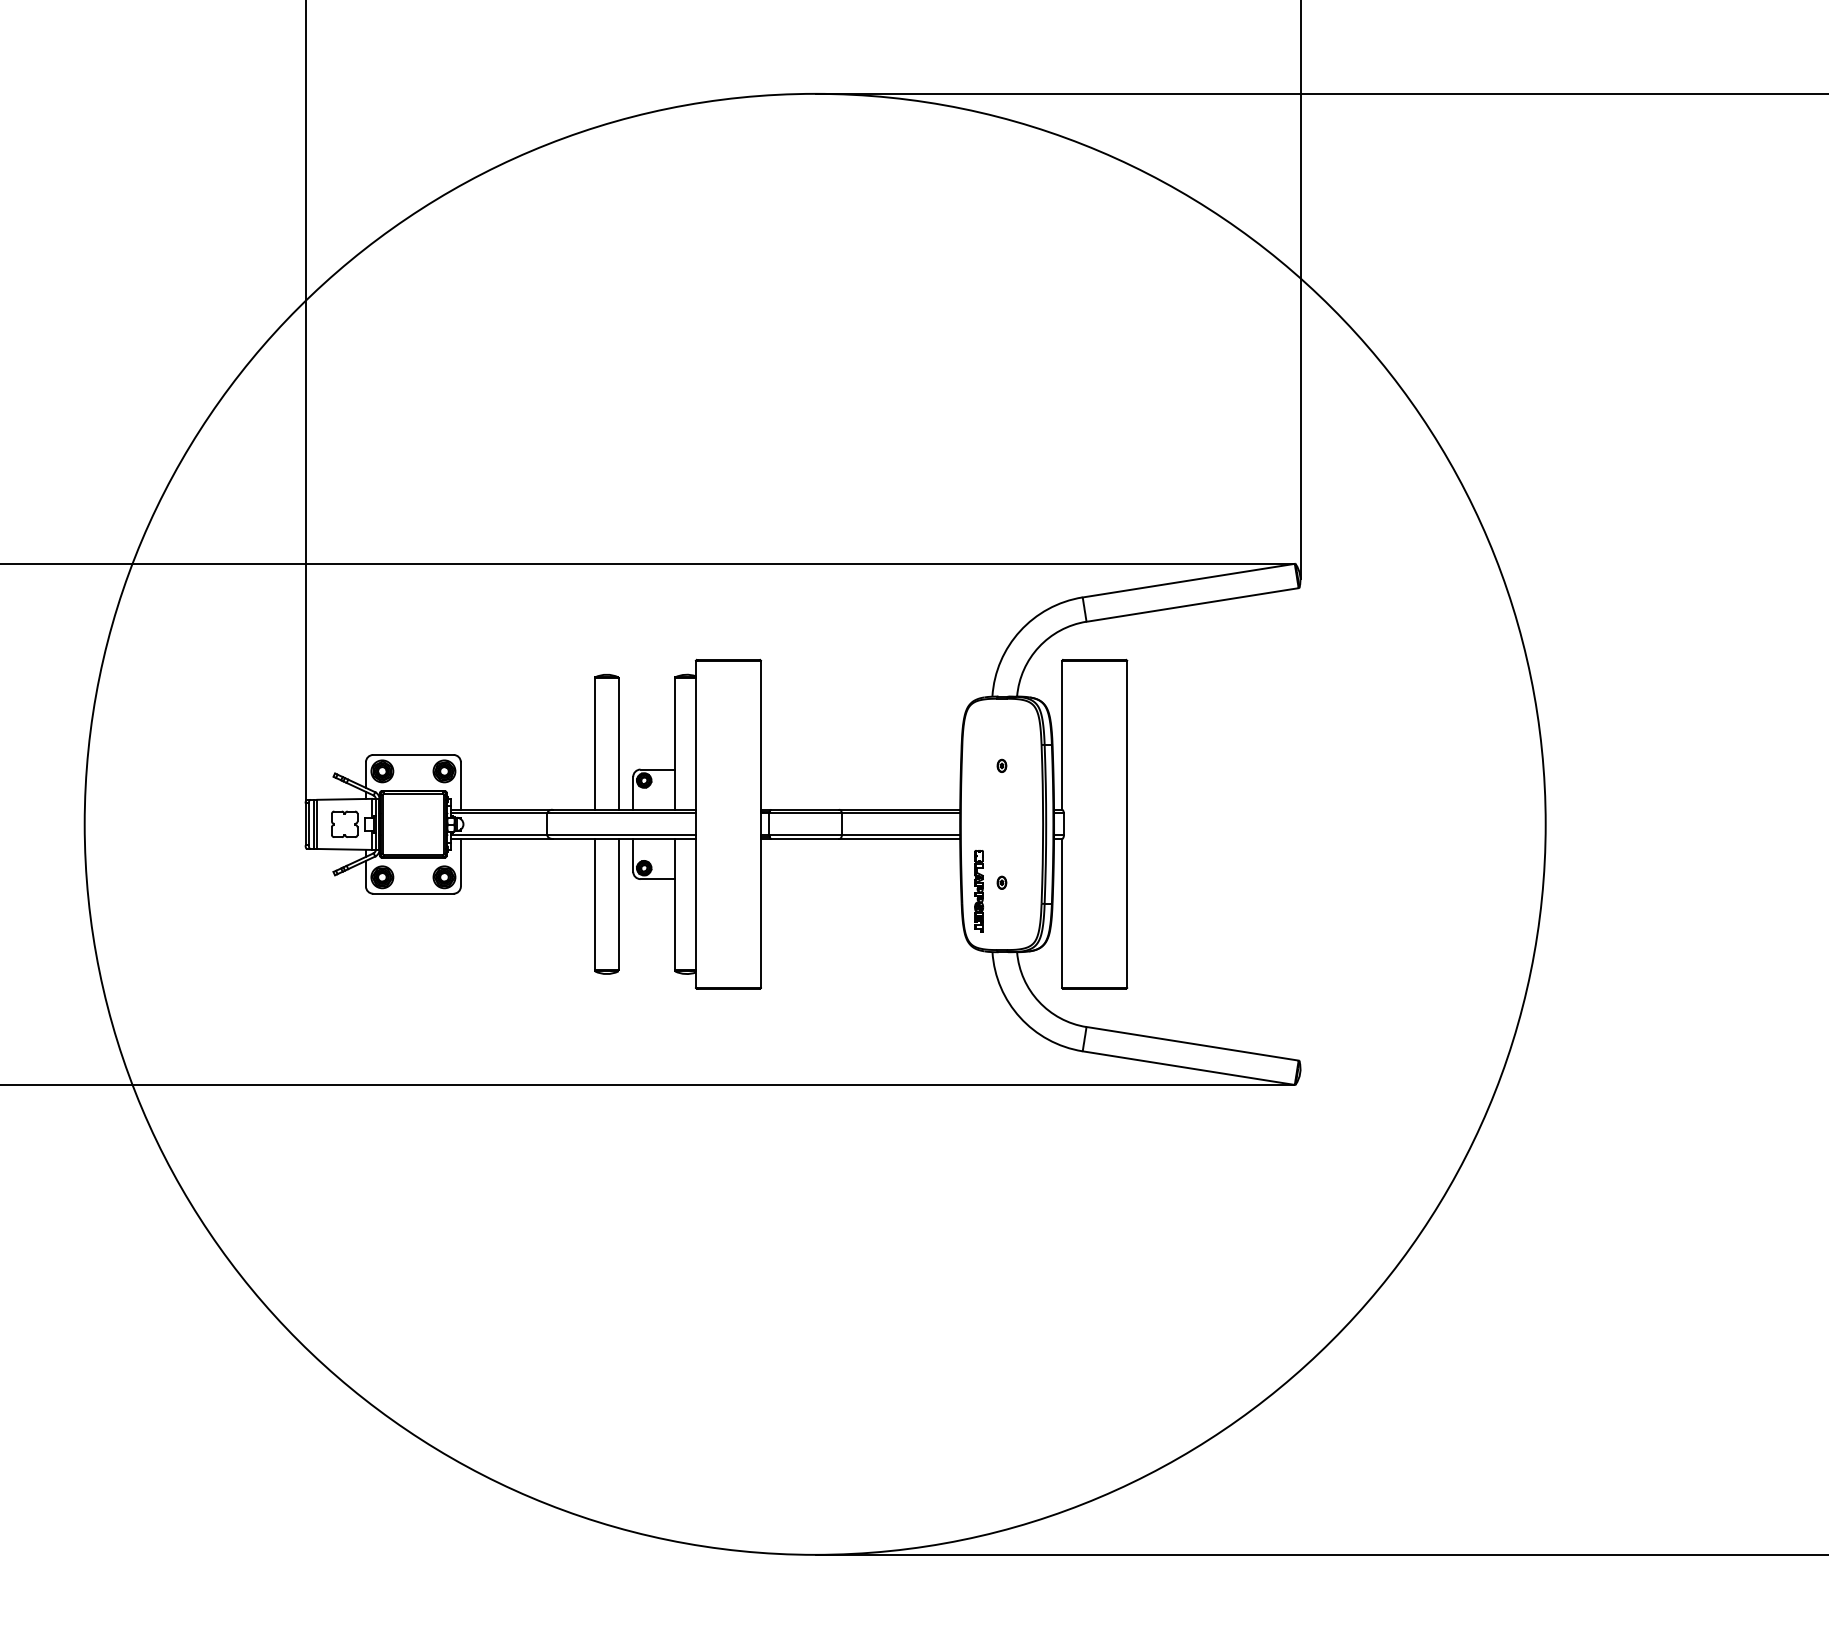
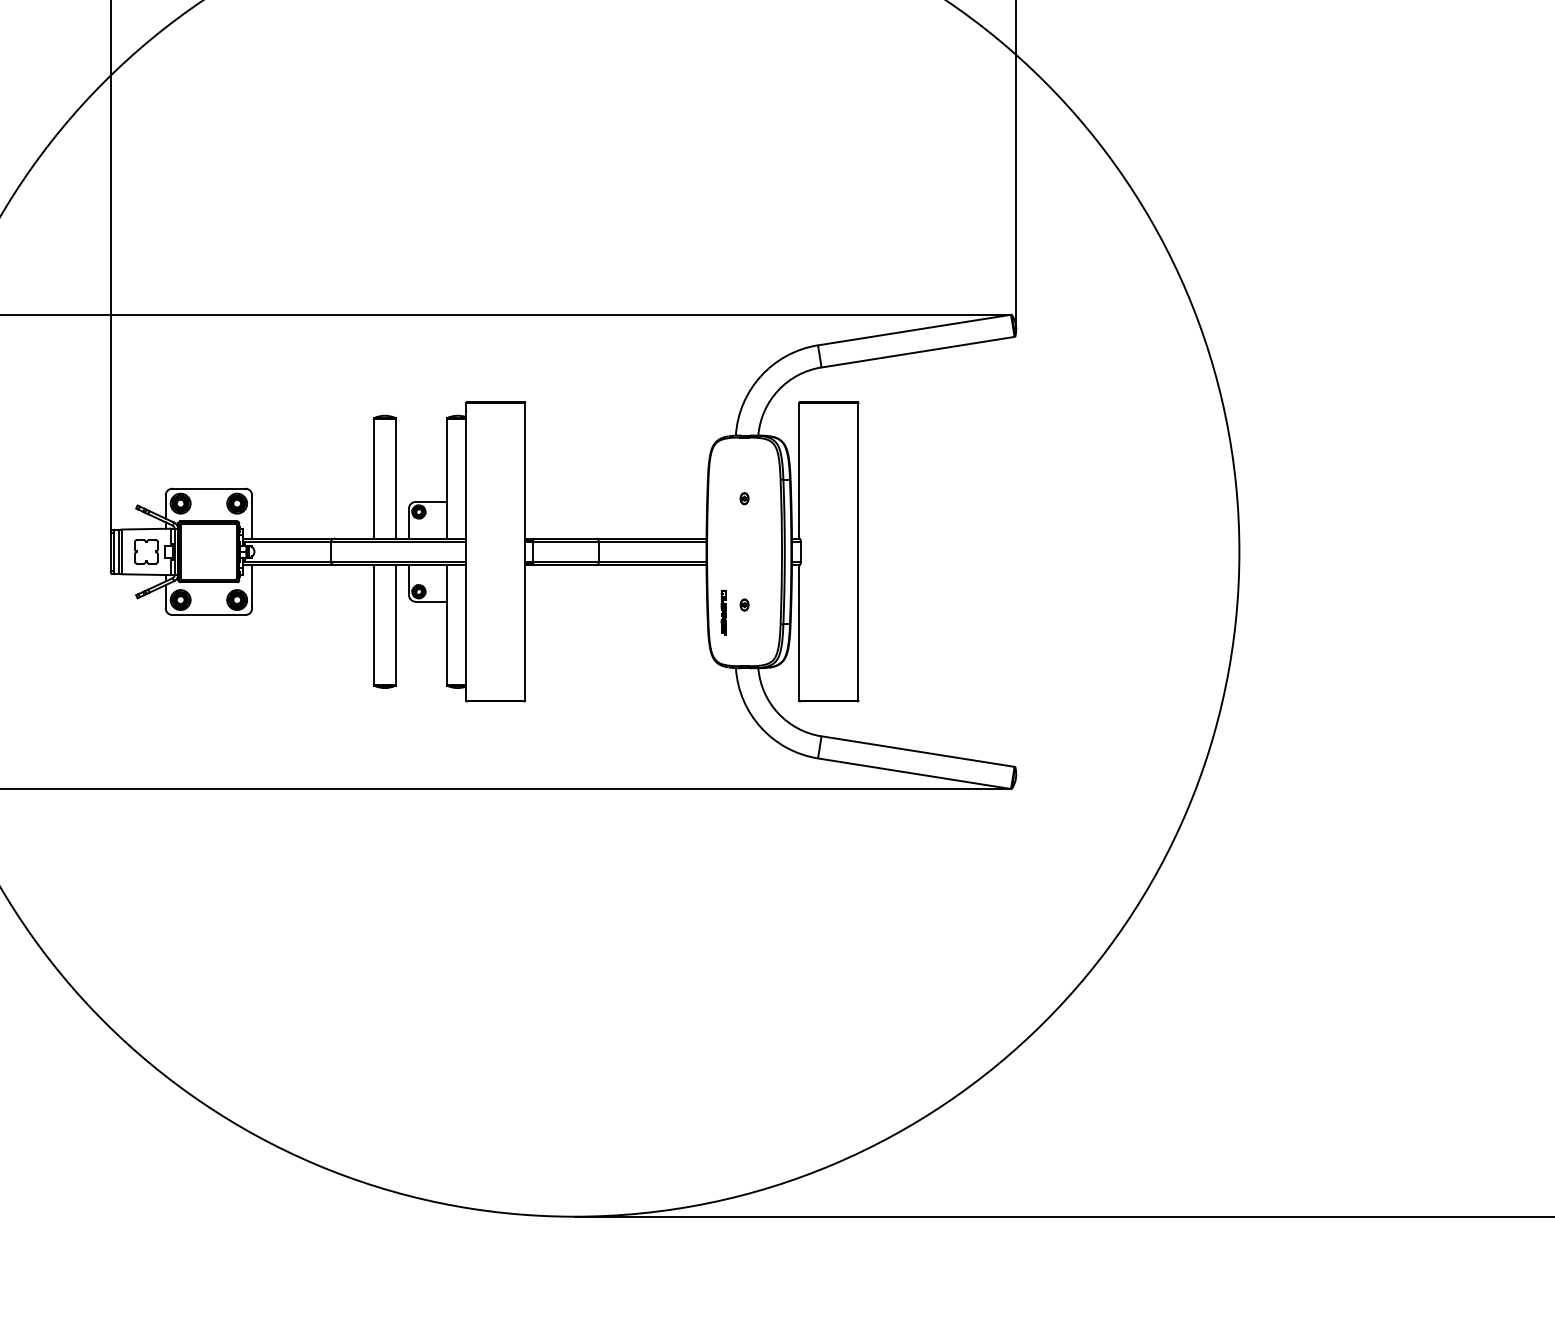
part: (978, 891) -> (723, 612), size x0.6

